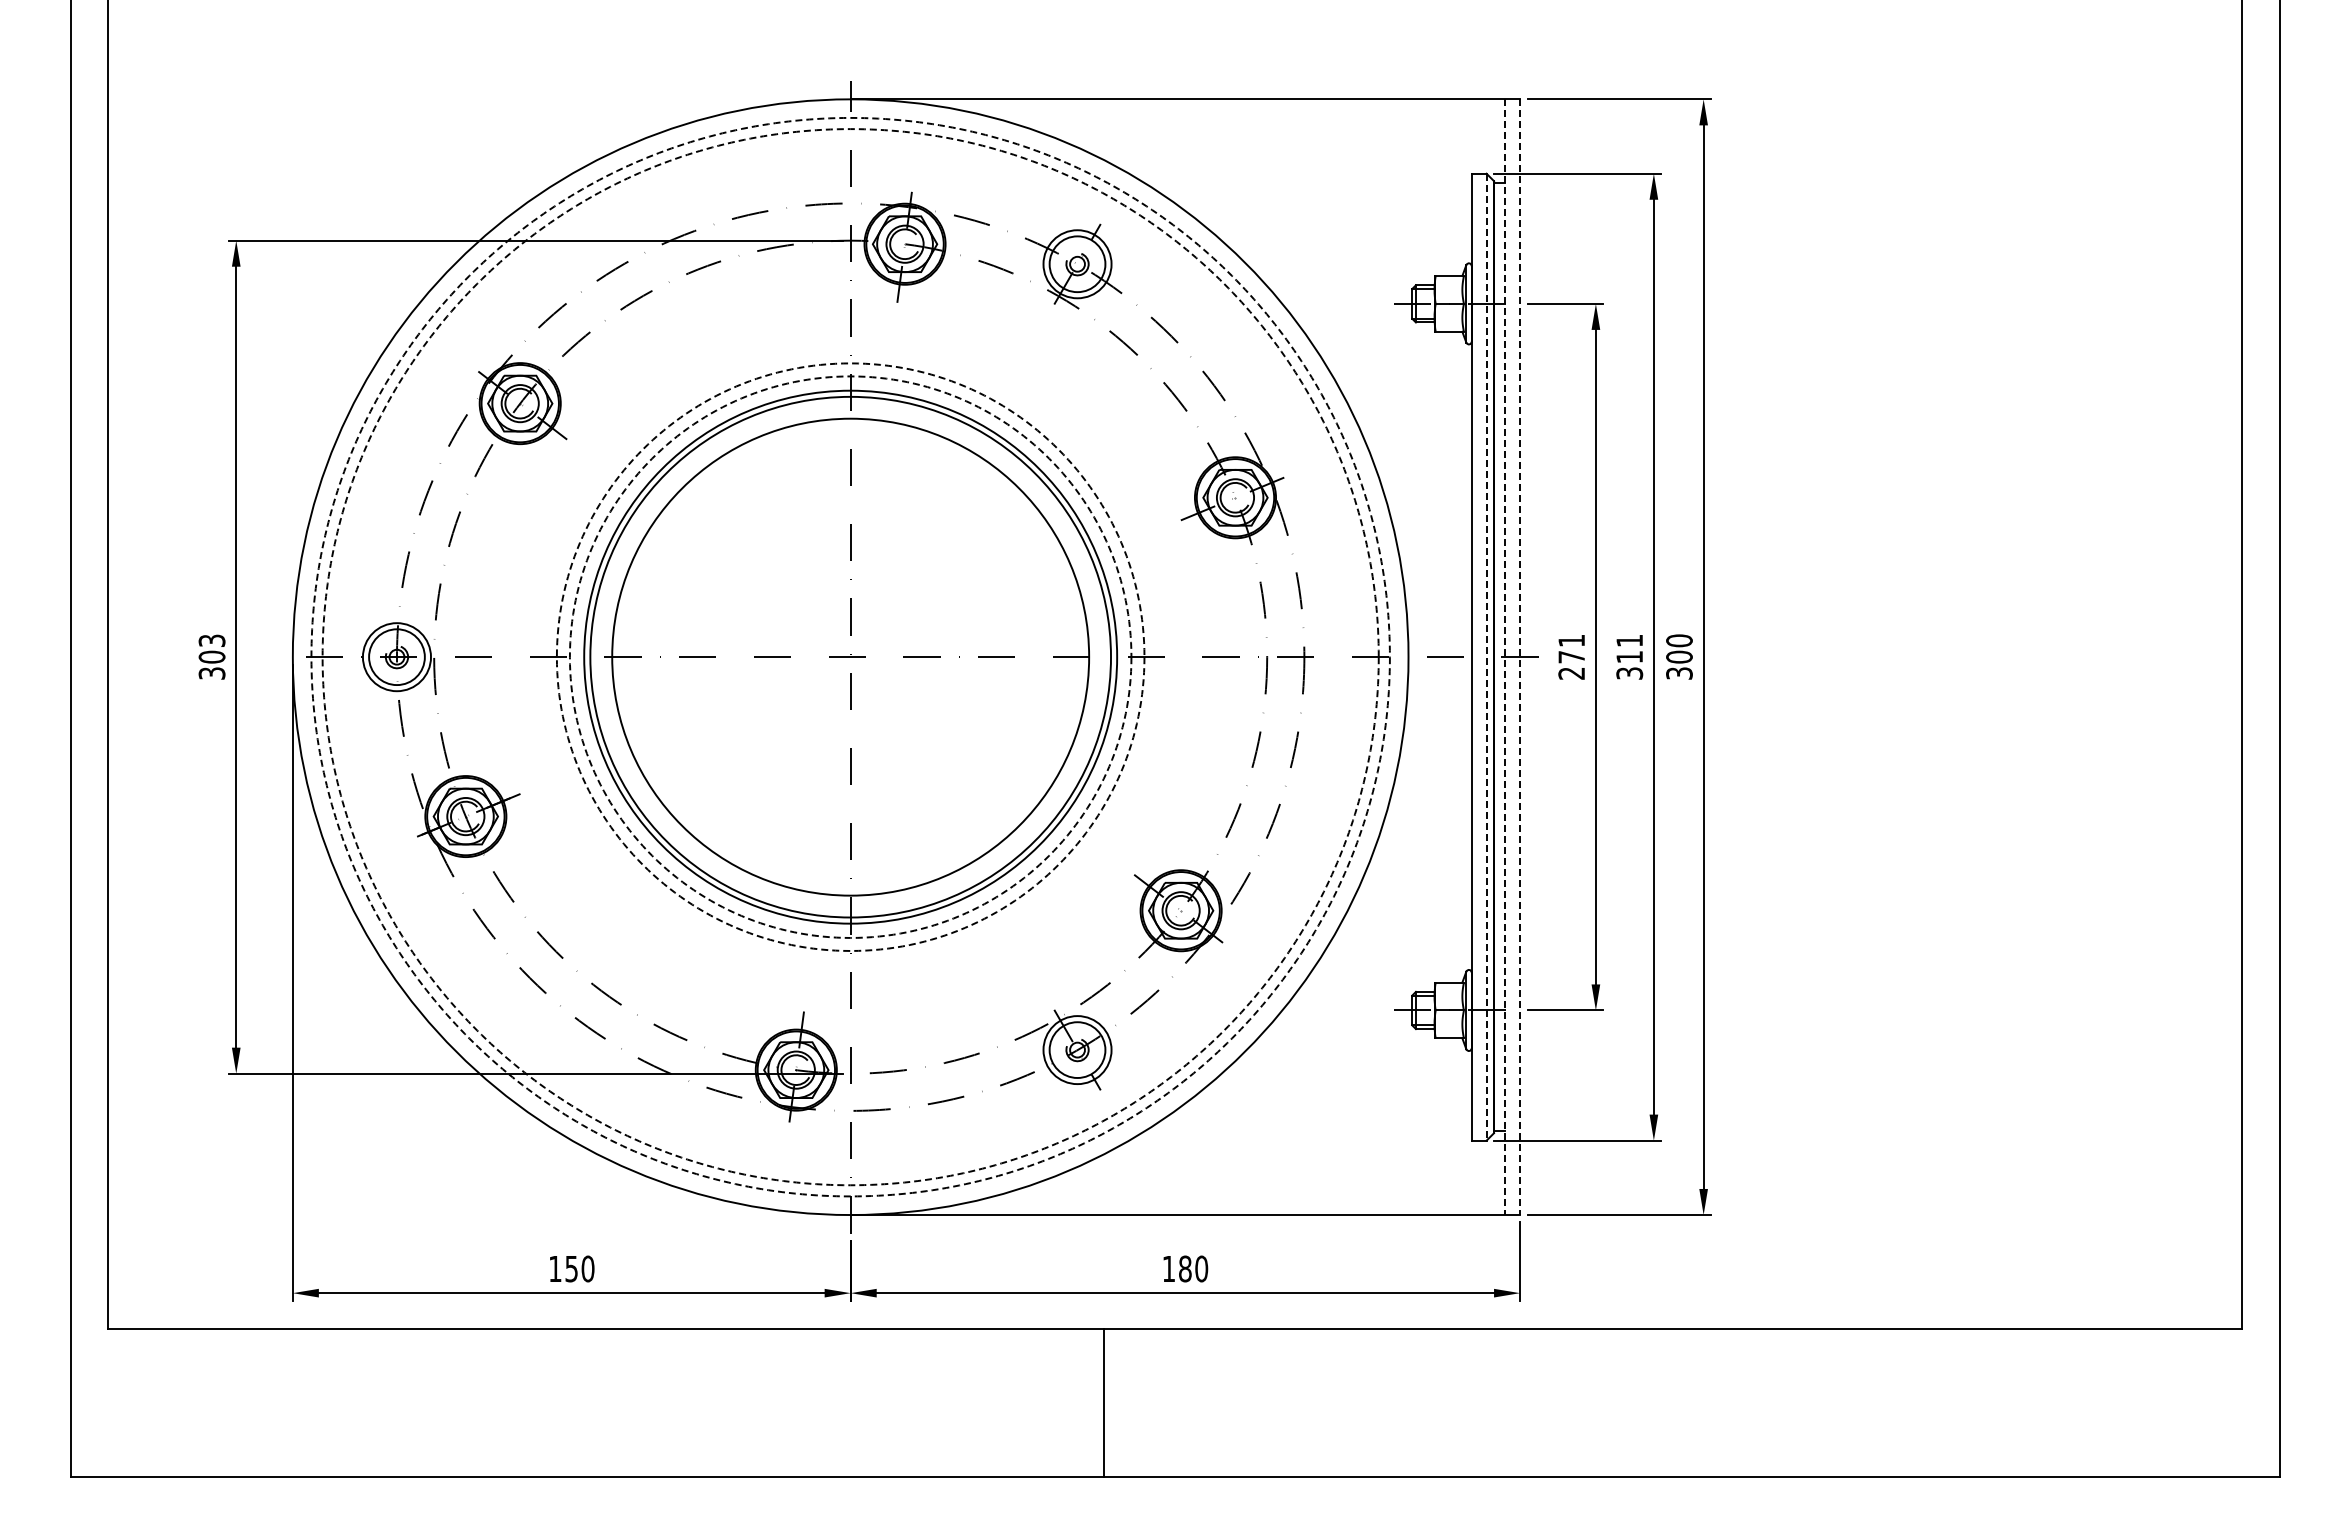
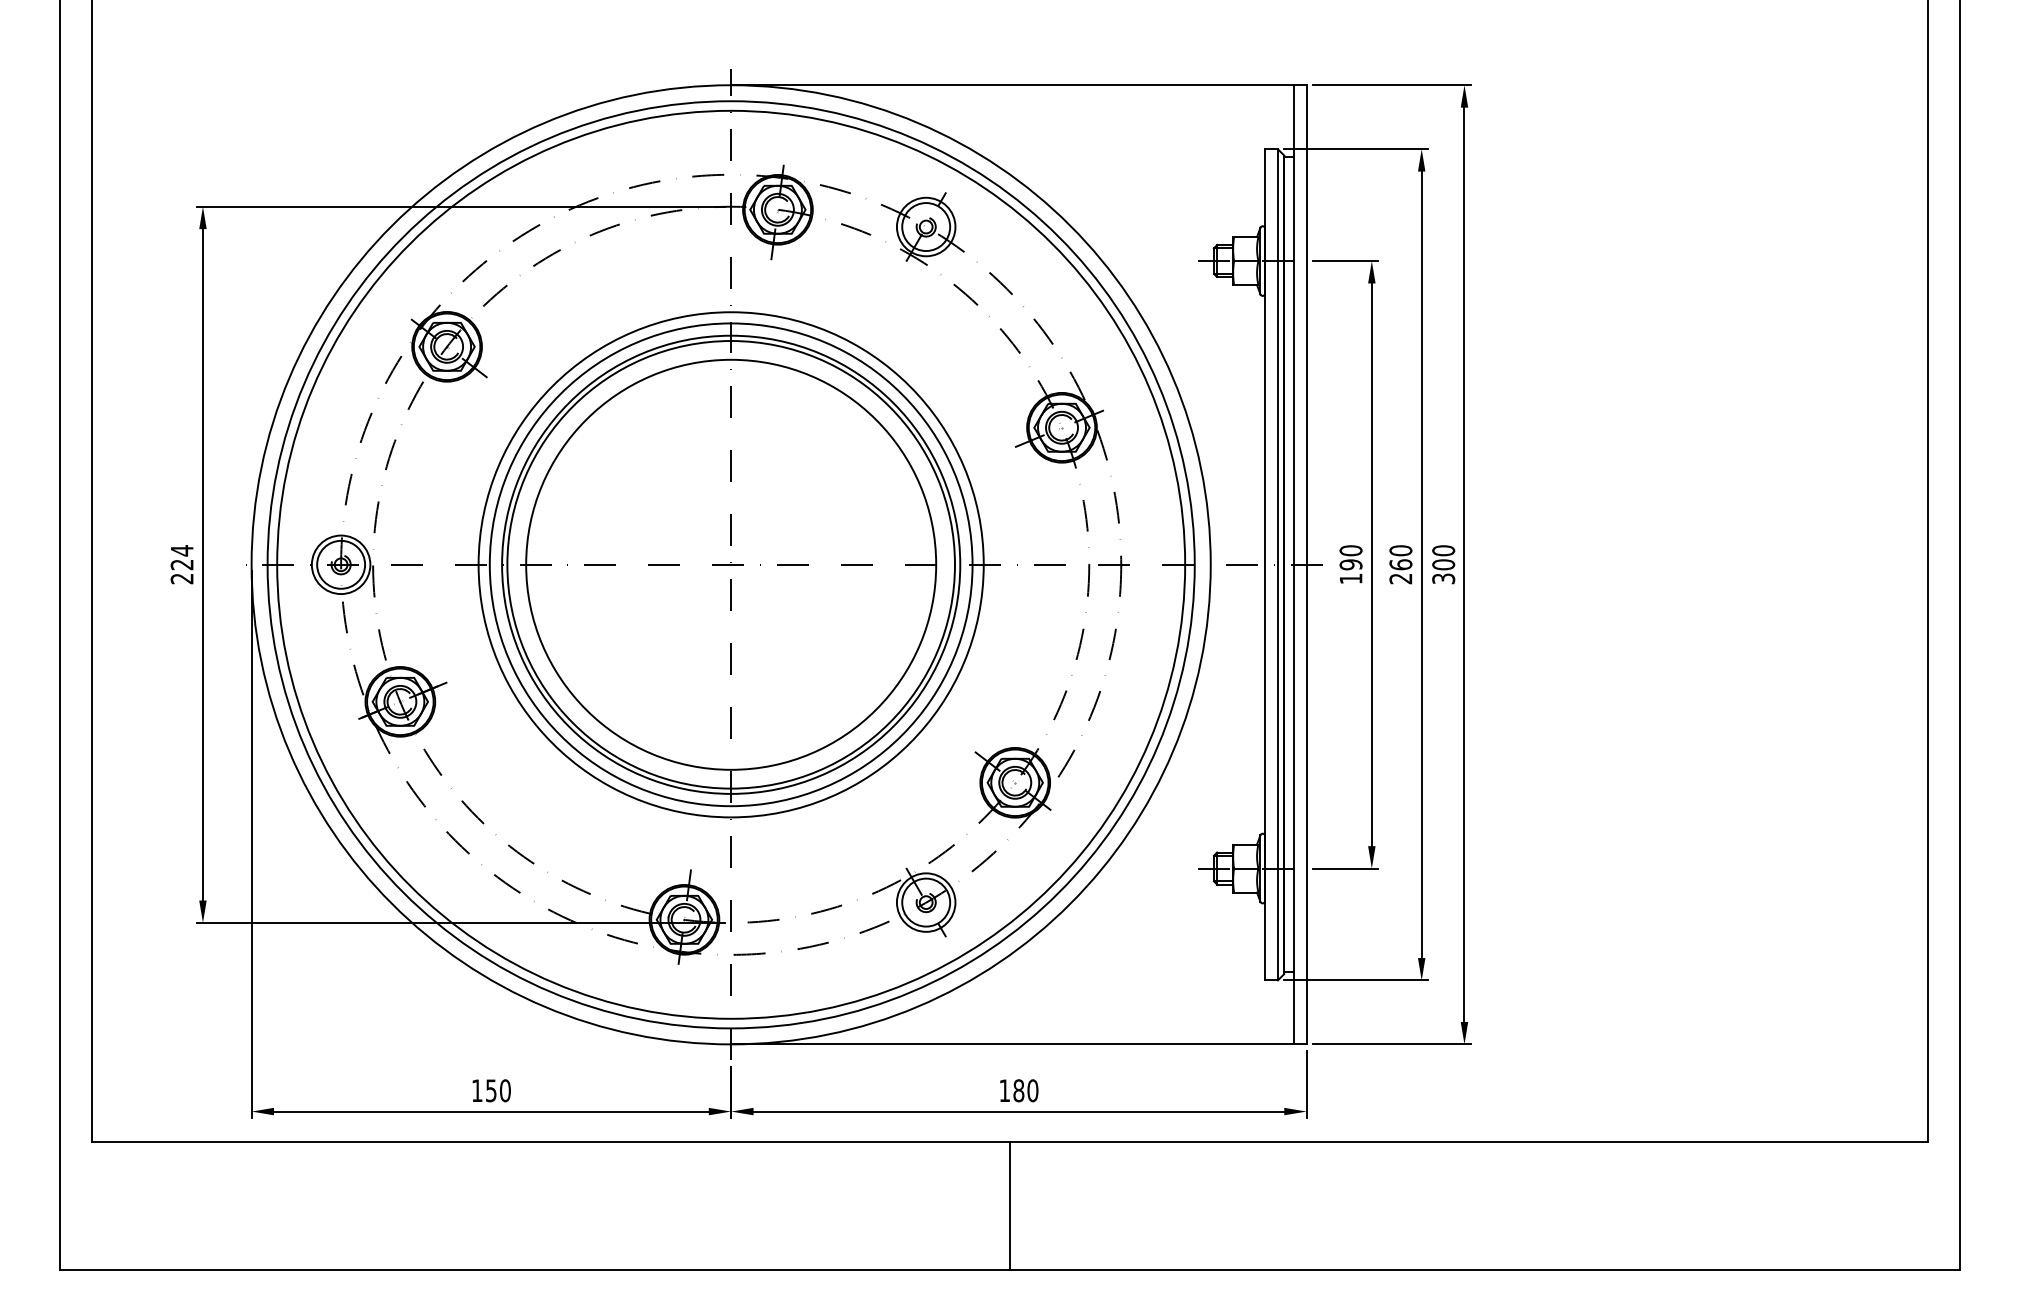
text: (211, 656) -> (181, 564), 303 -> 224
circle: (850, 656) -> (731, 564), dashed -> solid
circle: (850, 656) -> (731, 564), dashed -> solid
circle: (850, 656) -> (731, 564), dashed -> solid
text: (1571, 656) -> (1350, 564), 271 -> 190
text: (1629, 656) -> (1400, 564), 311 -> 260
circle: (850, 657) -> (731, 565), dashed -> solid
line: (1486, 657) -> (1277, 565), dashed -> solid
line: (1505, 657) -> (1294, 565), dashed -> solid
line: (1520, 657) -> (1307, 565), dashed -> solid
line: (1104, 1402) -> (1010, 1205), moved

